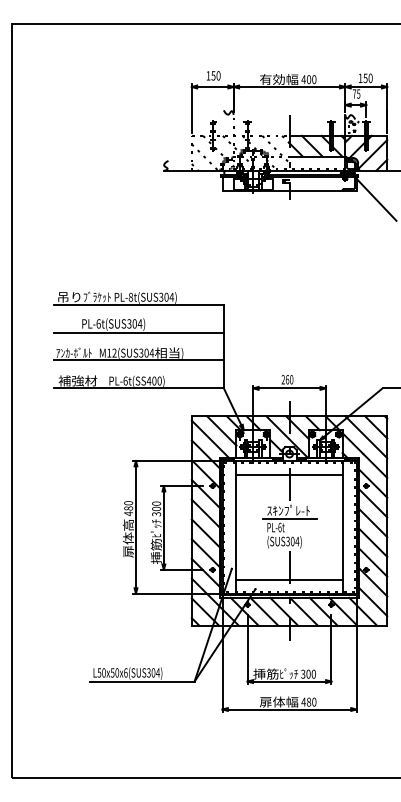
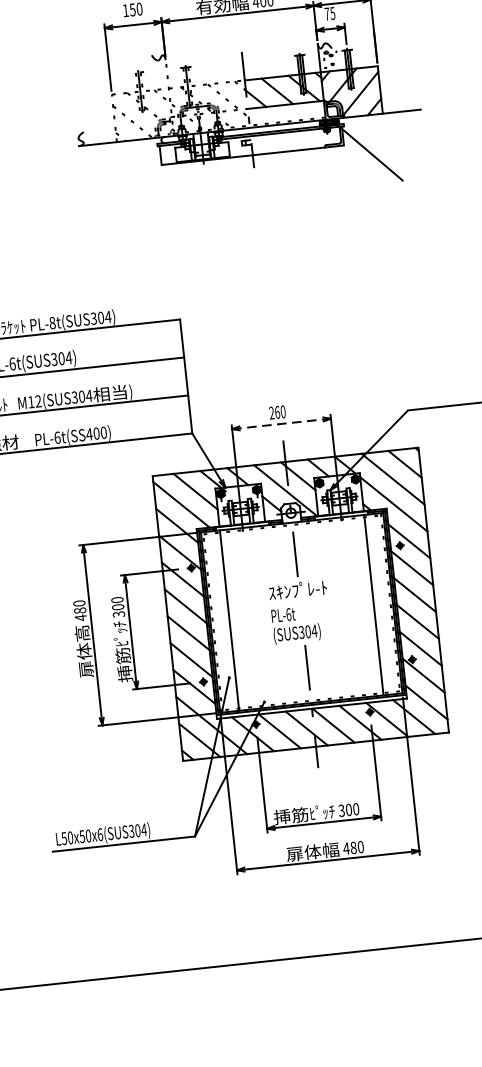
line: (290, 388) -> (282, 423), solid -> dashed
line: (289, 474) -> (294, 541), removed
line: (289, 519) -> (300, 602), removed
line: (289, 579) -> (309, 683), removed

